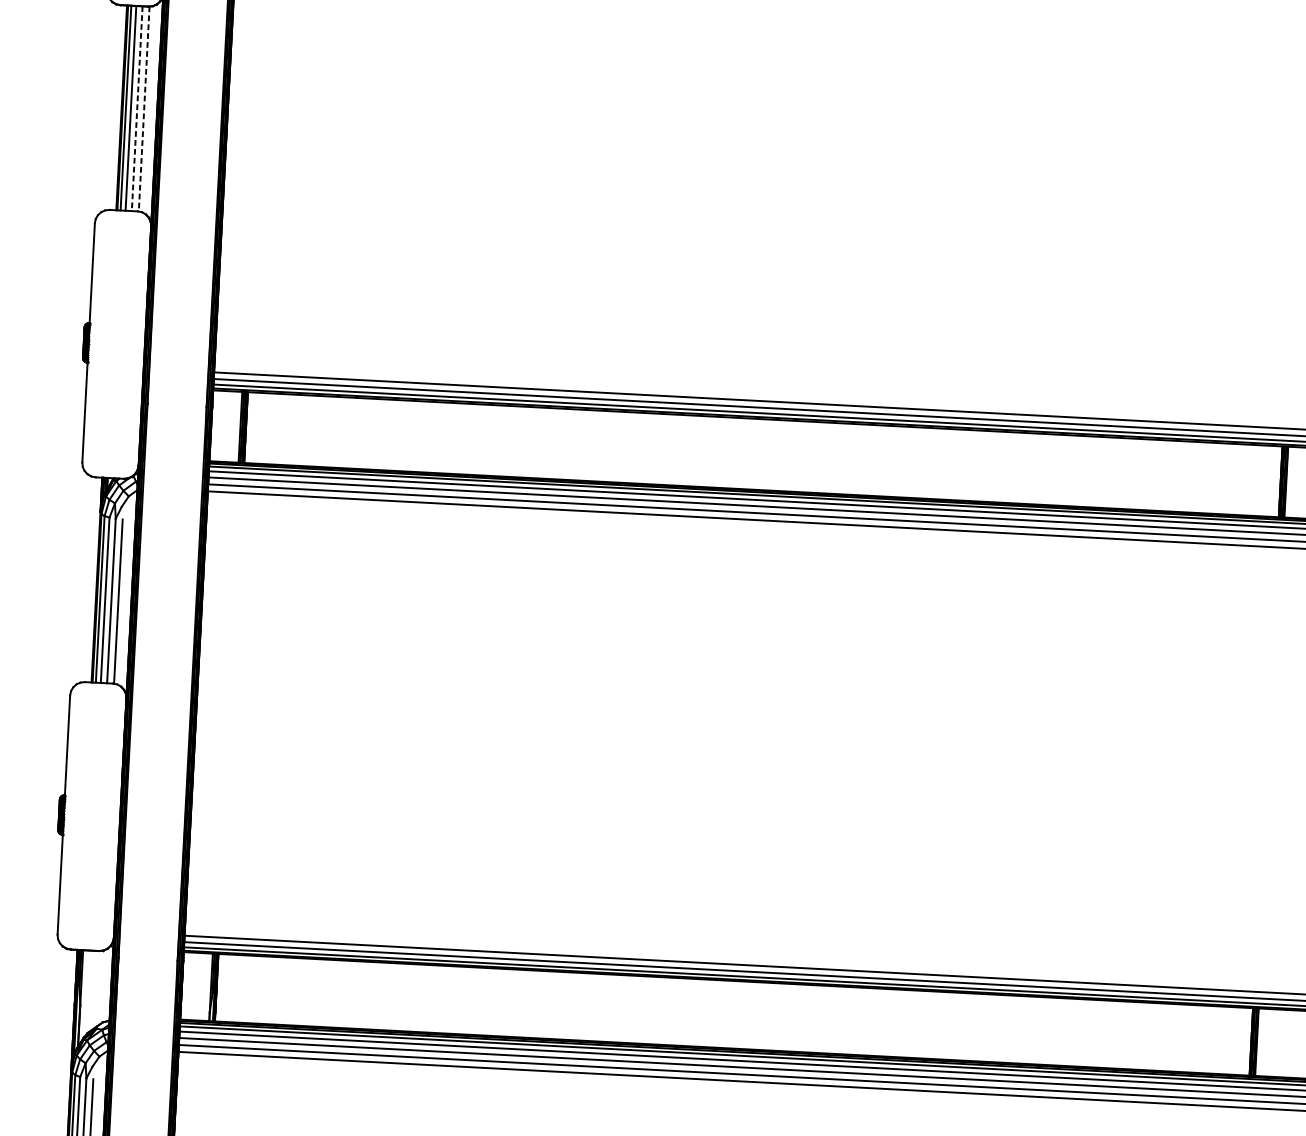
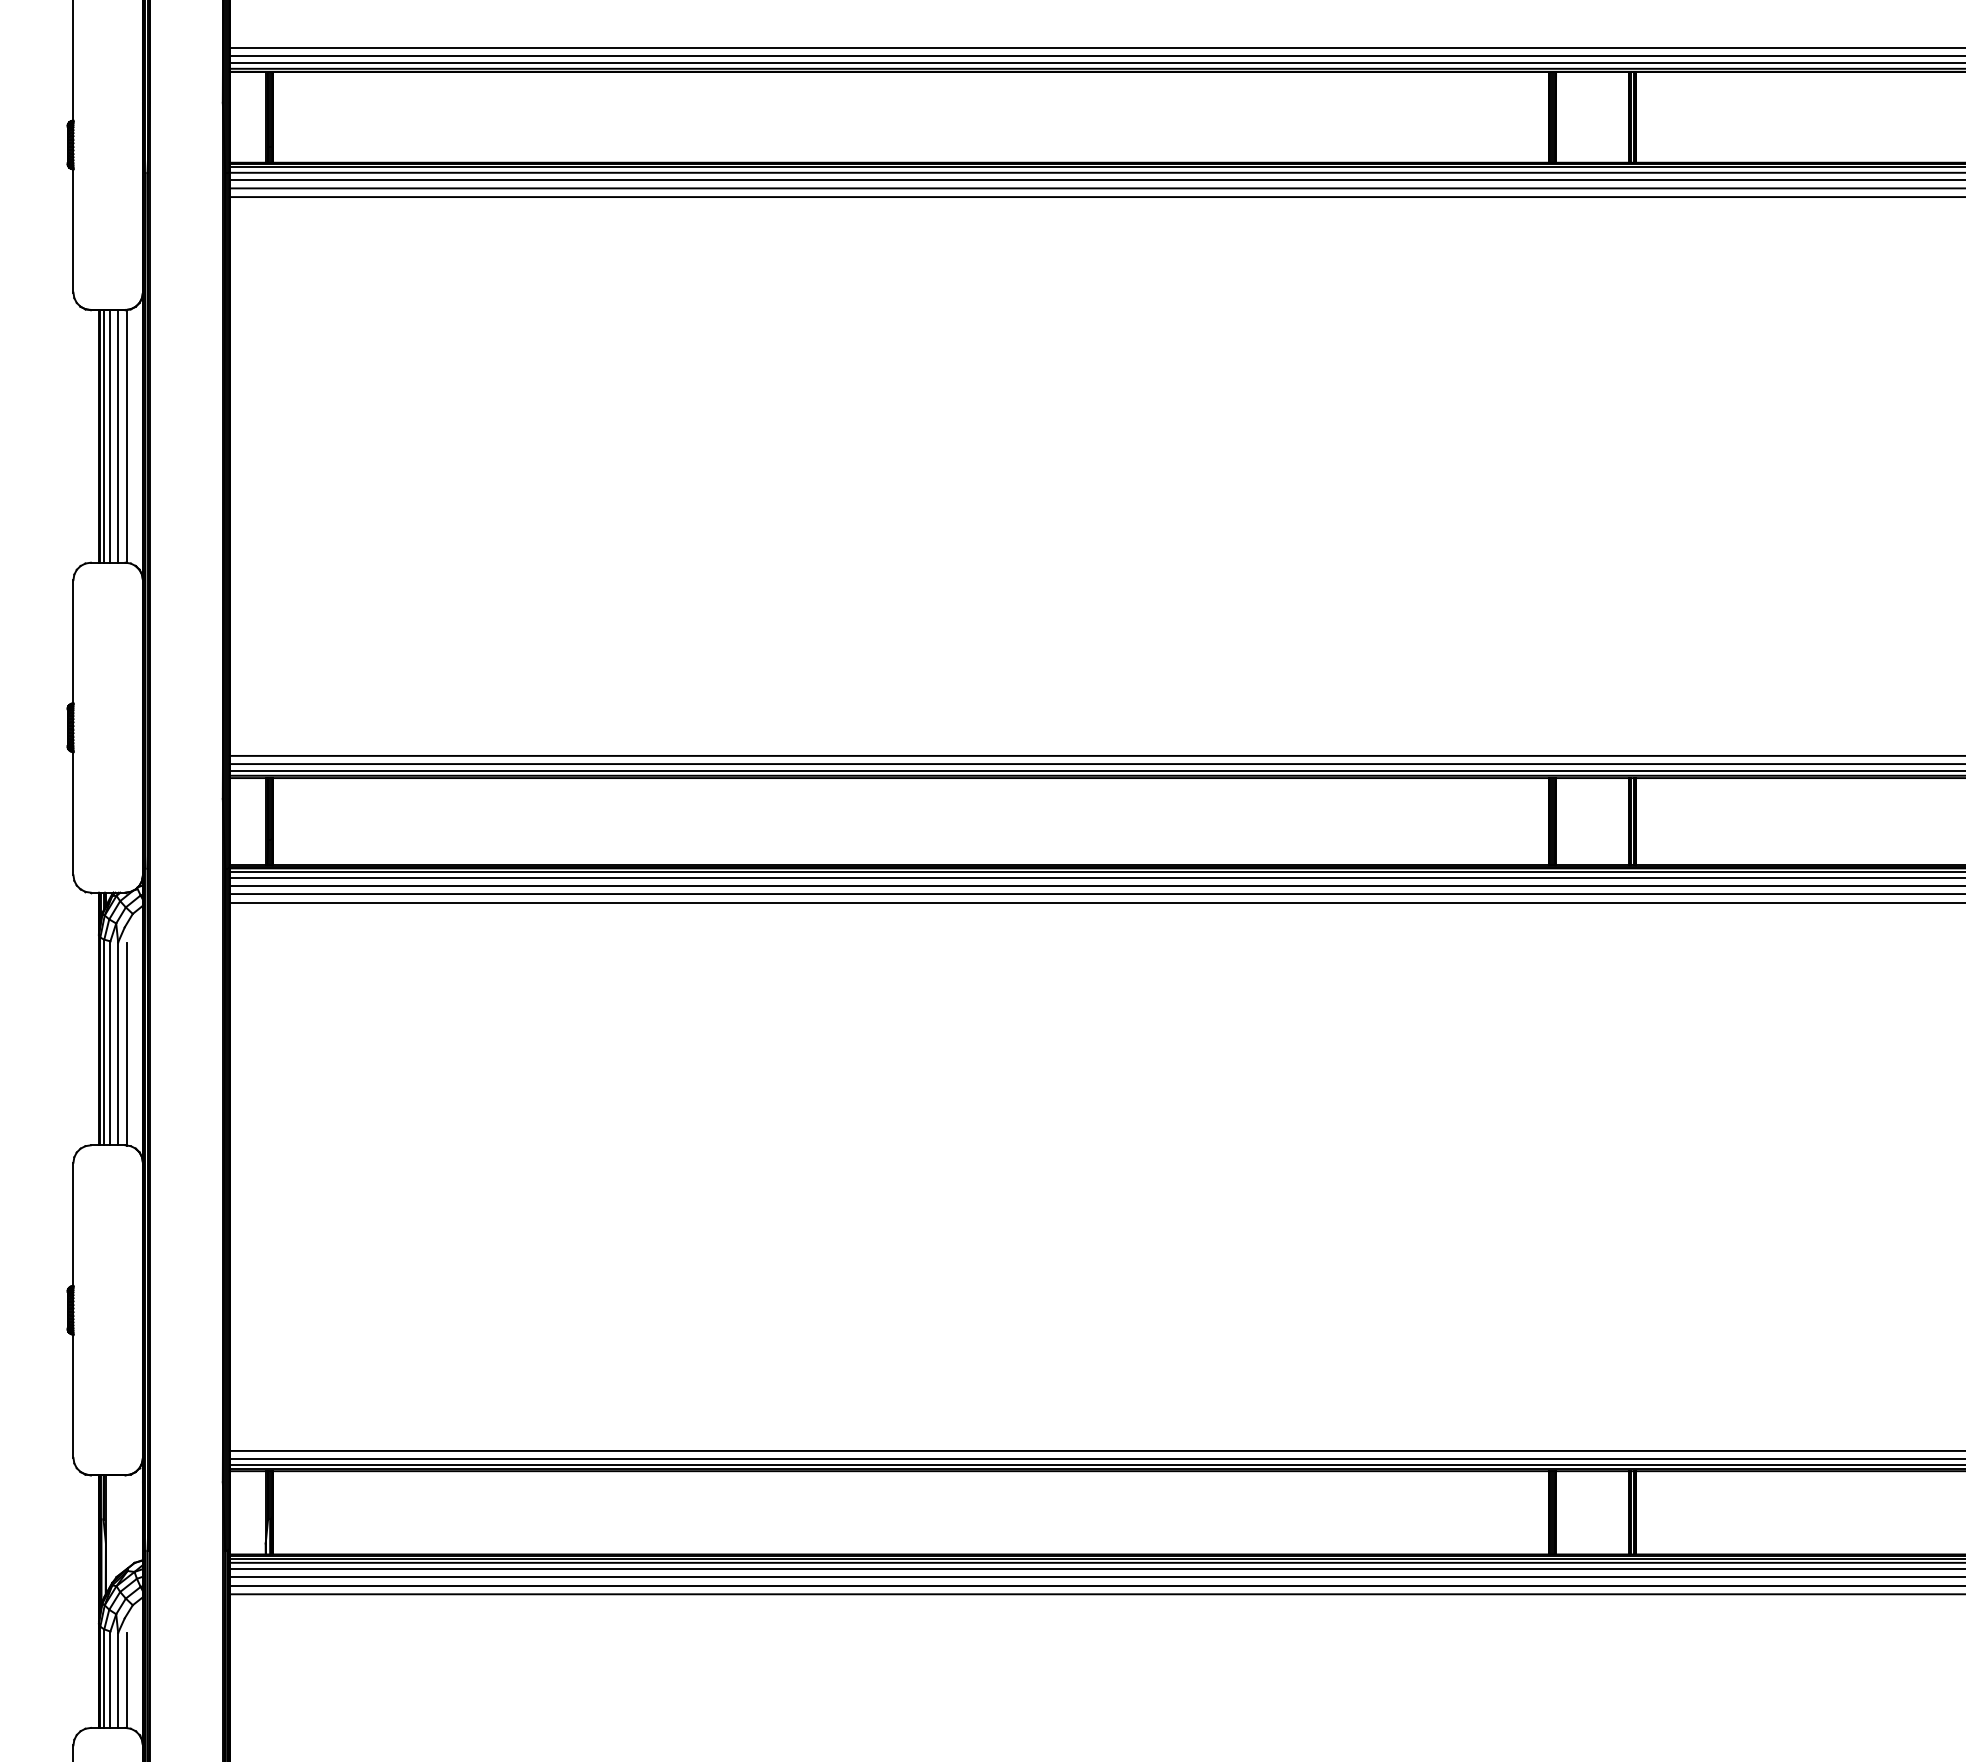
line: (137, 108) -> (118, 436), dashed -> solid
line: (143, 109) -> (126, 436), dashed -> solid

